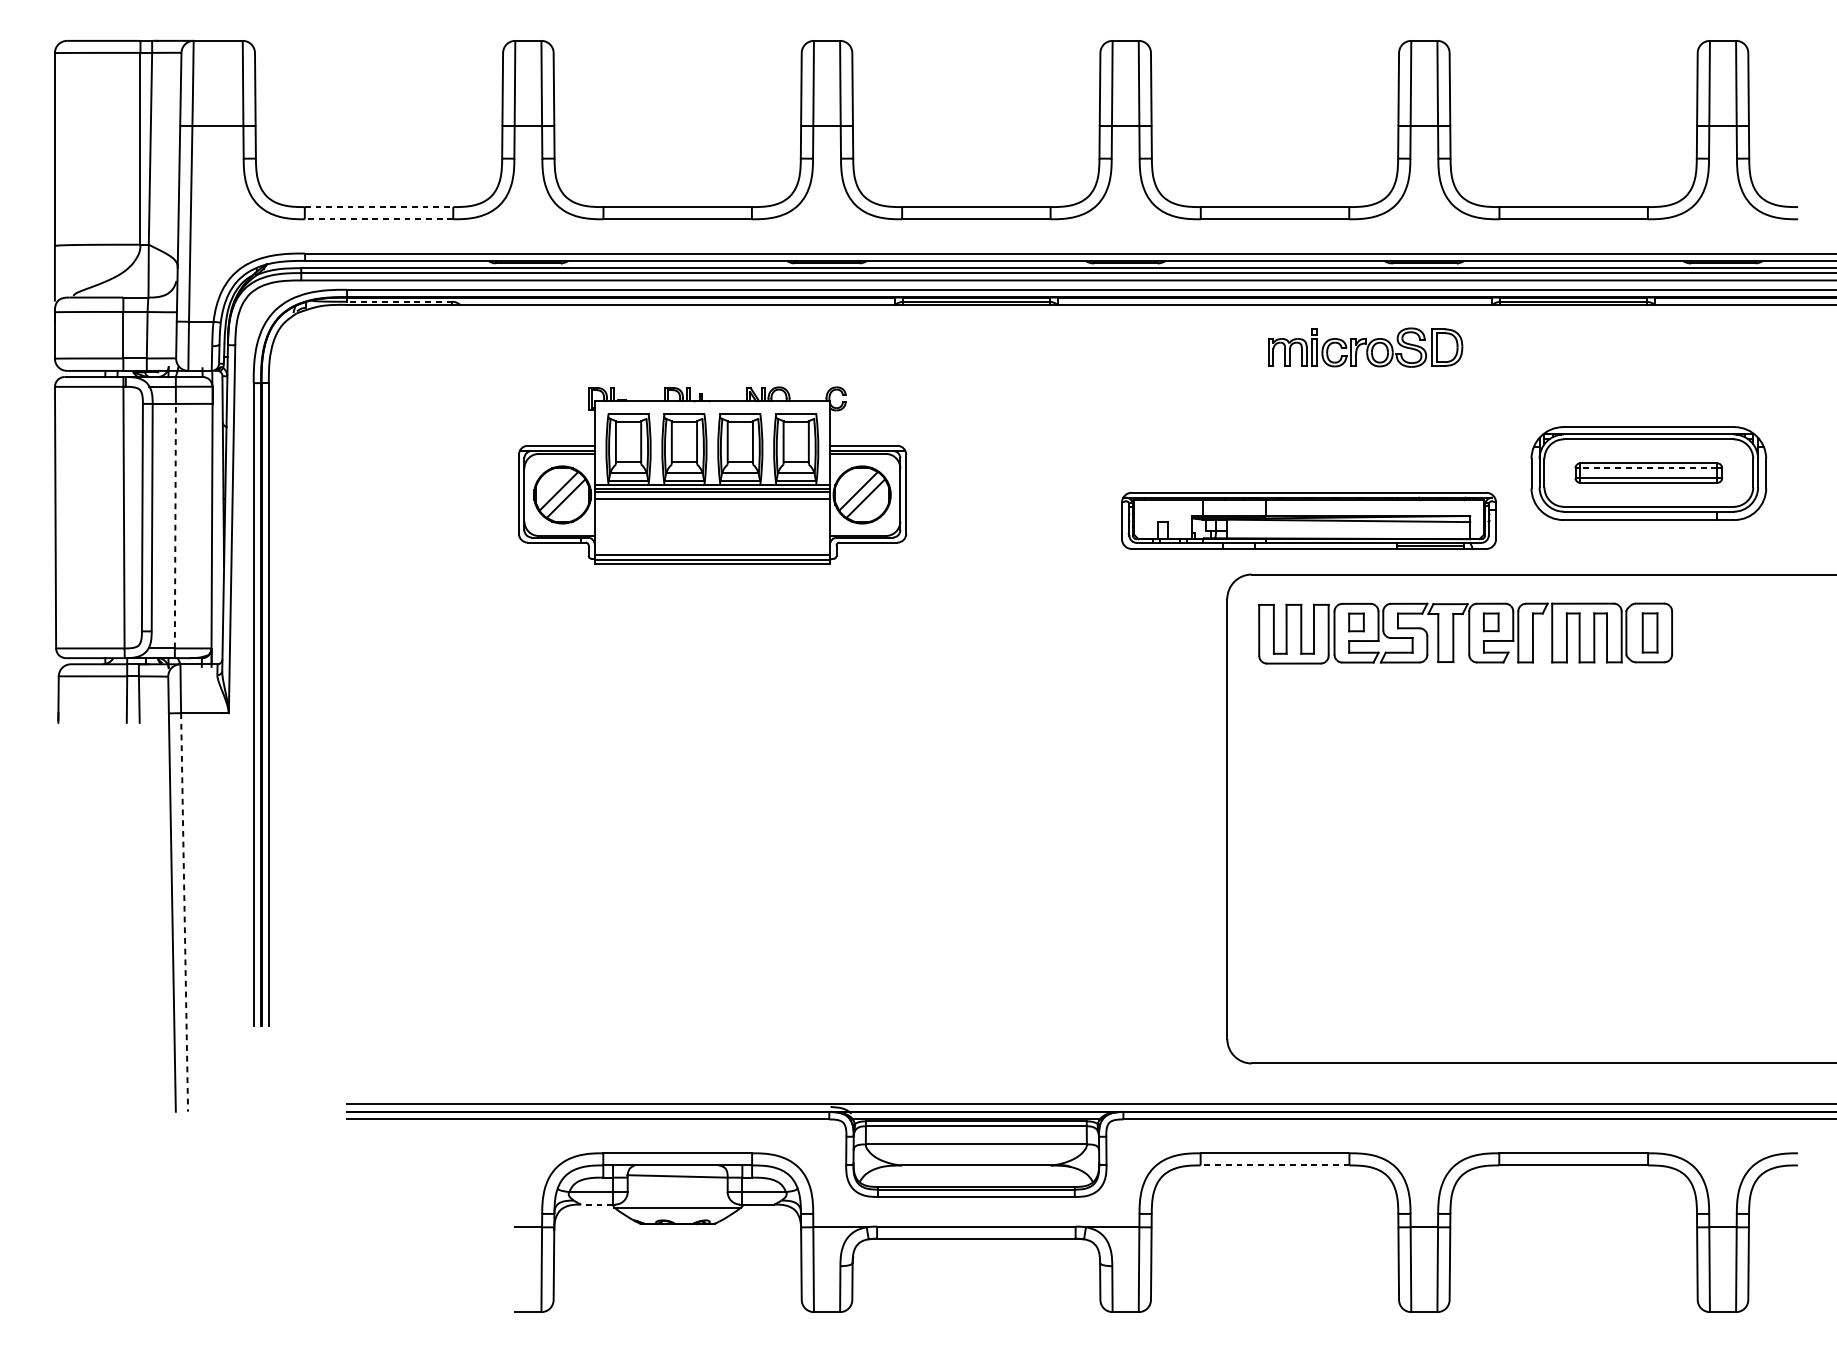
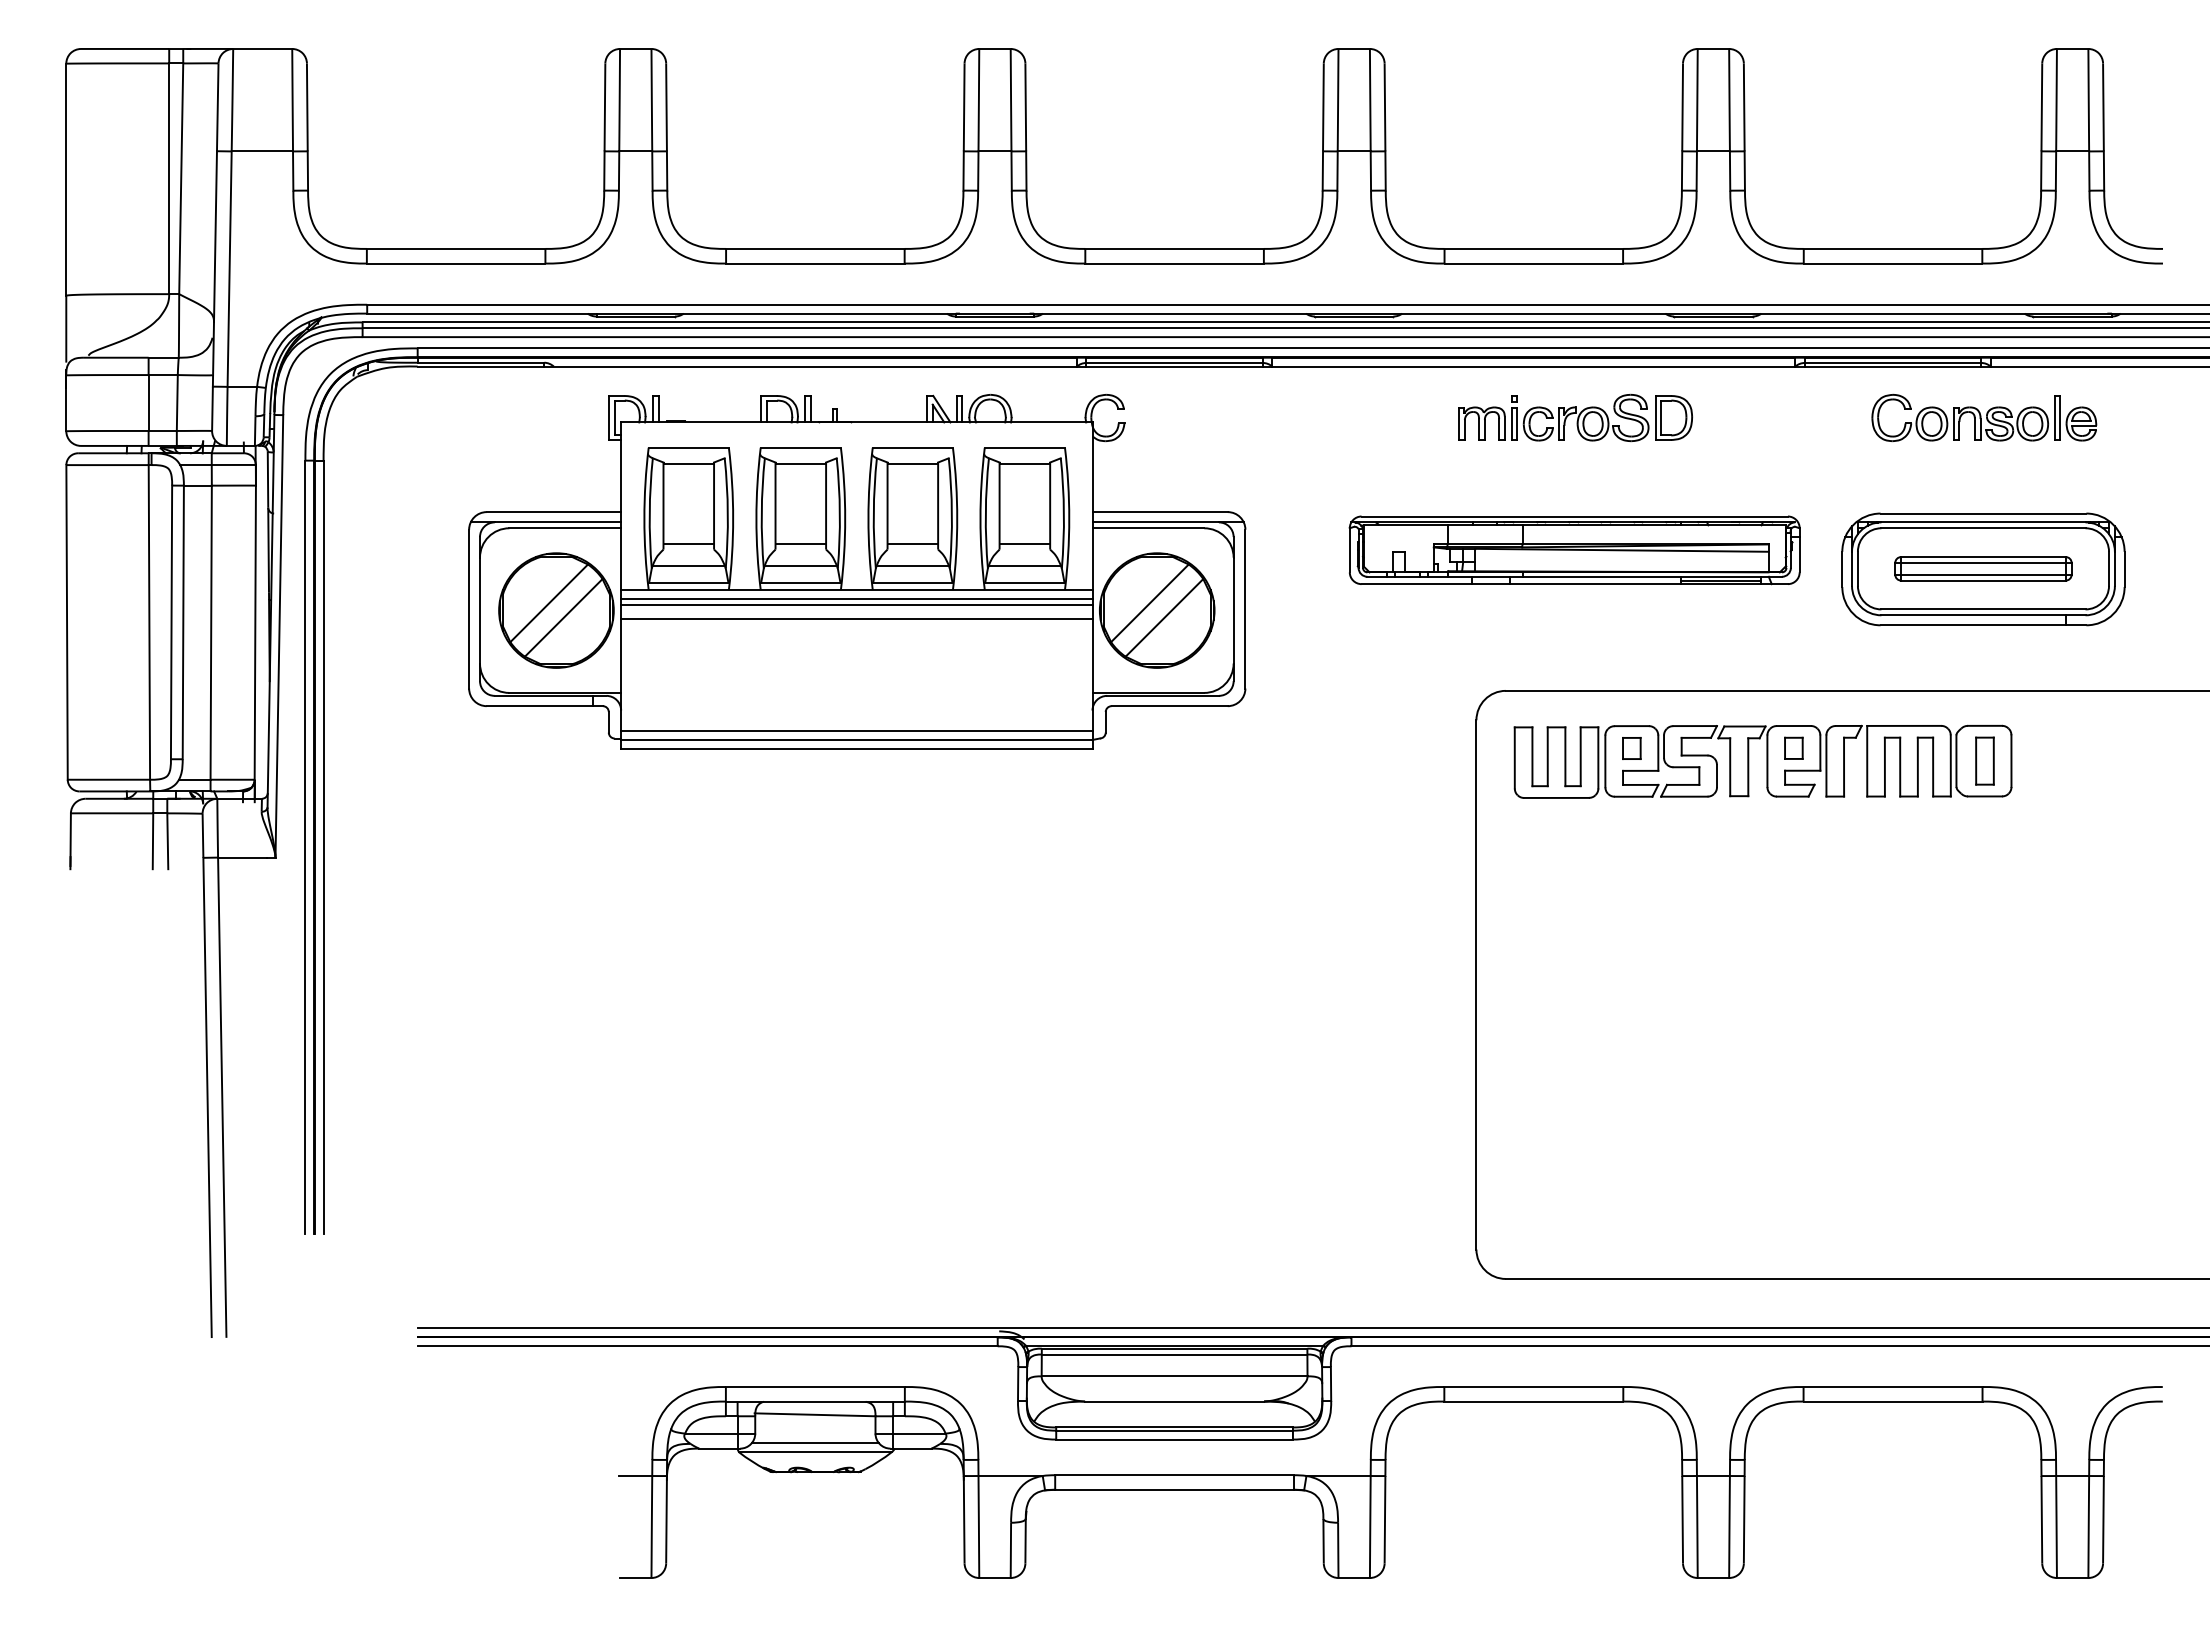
line: (379, 206) -> (456, 248), dashed -> solid
line: (378, 219) -> (455, 263), dashed -> solid
line: (399, 301) -> (480, 362), dashed -> solid
part: (1365, 347) -> (1575, 417), moved
part: (1649, 348) -> (1984, 418), added
line: (1648, 467) -> (1982, 562), dashed -> solid
part: (712, 475) -> (857, 571), size x1.67
part: (1308, 521) -> (1574, 550), moved
line: (175, 526) -> (211, 632), dashed -> solid
line: (184, 912) -> (222, 1097), dashed -> solid
line: (1274, 1165) -> (1533, 1401), dashed -> solid
line: (676, 1200) -> (814, 1443), added
line: (596, 1204) -> (717, 1448), dashed -> solid

